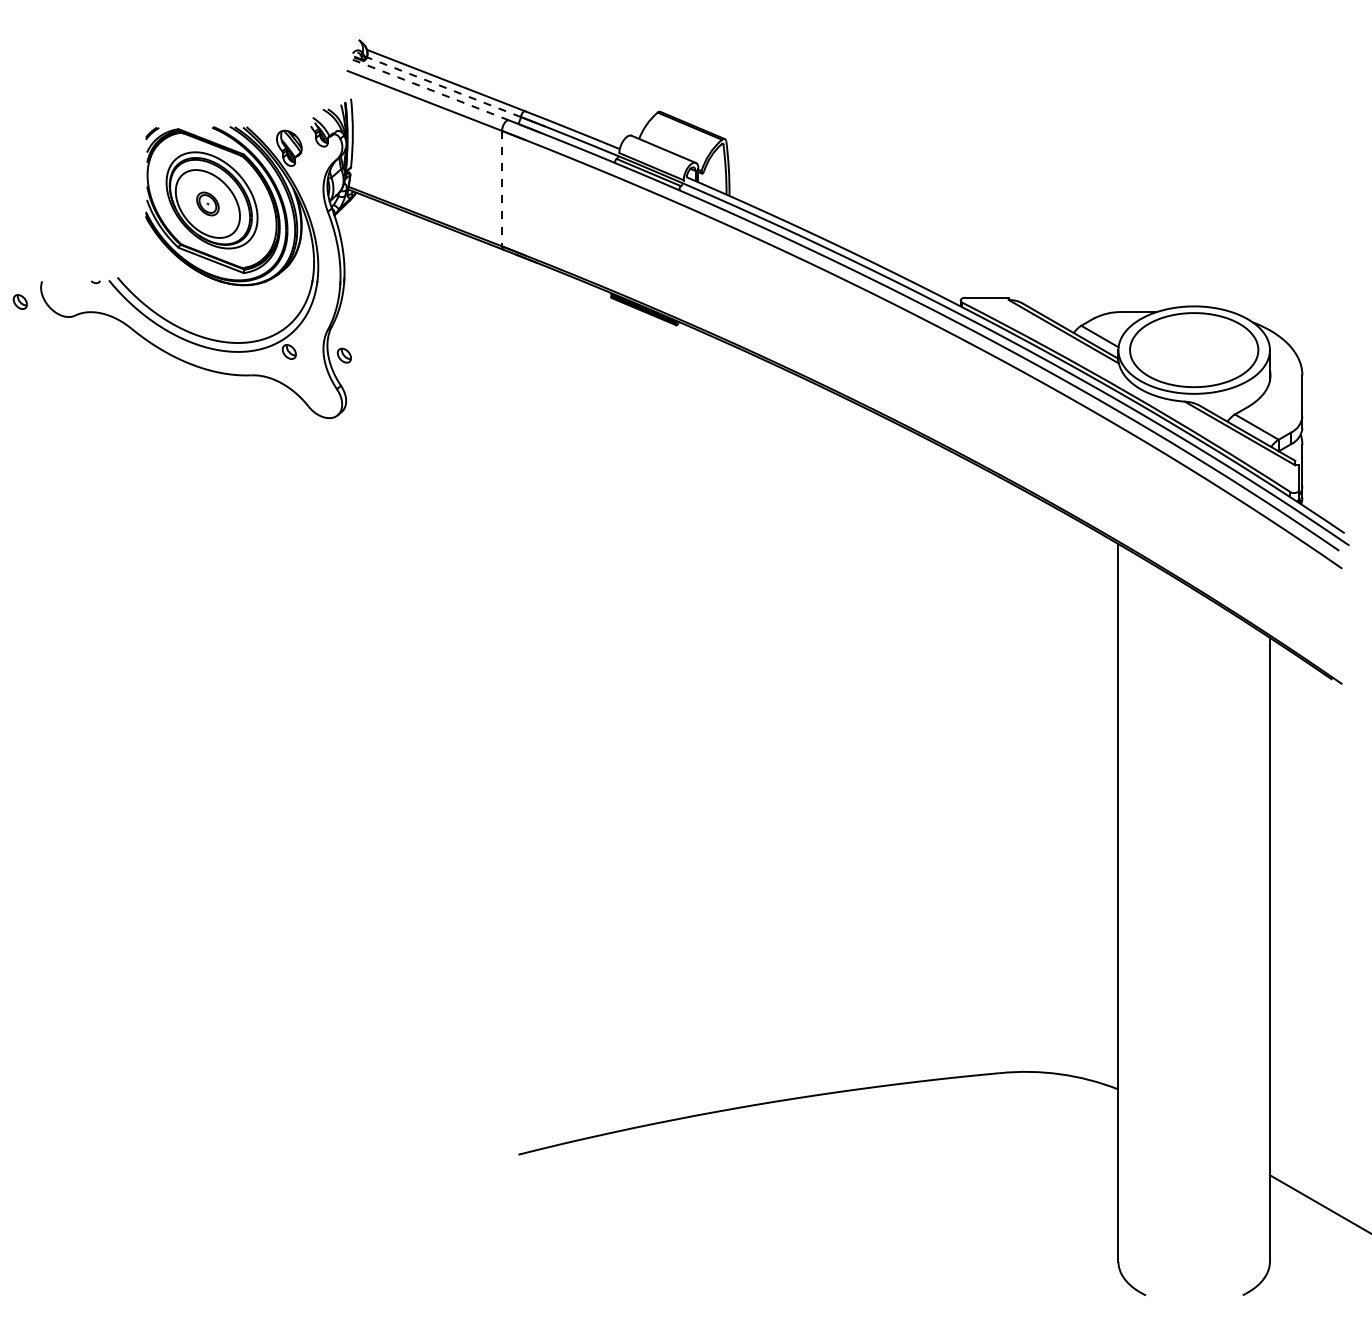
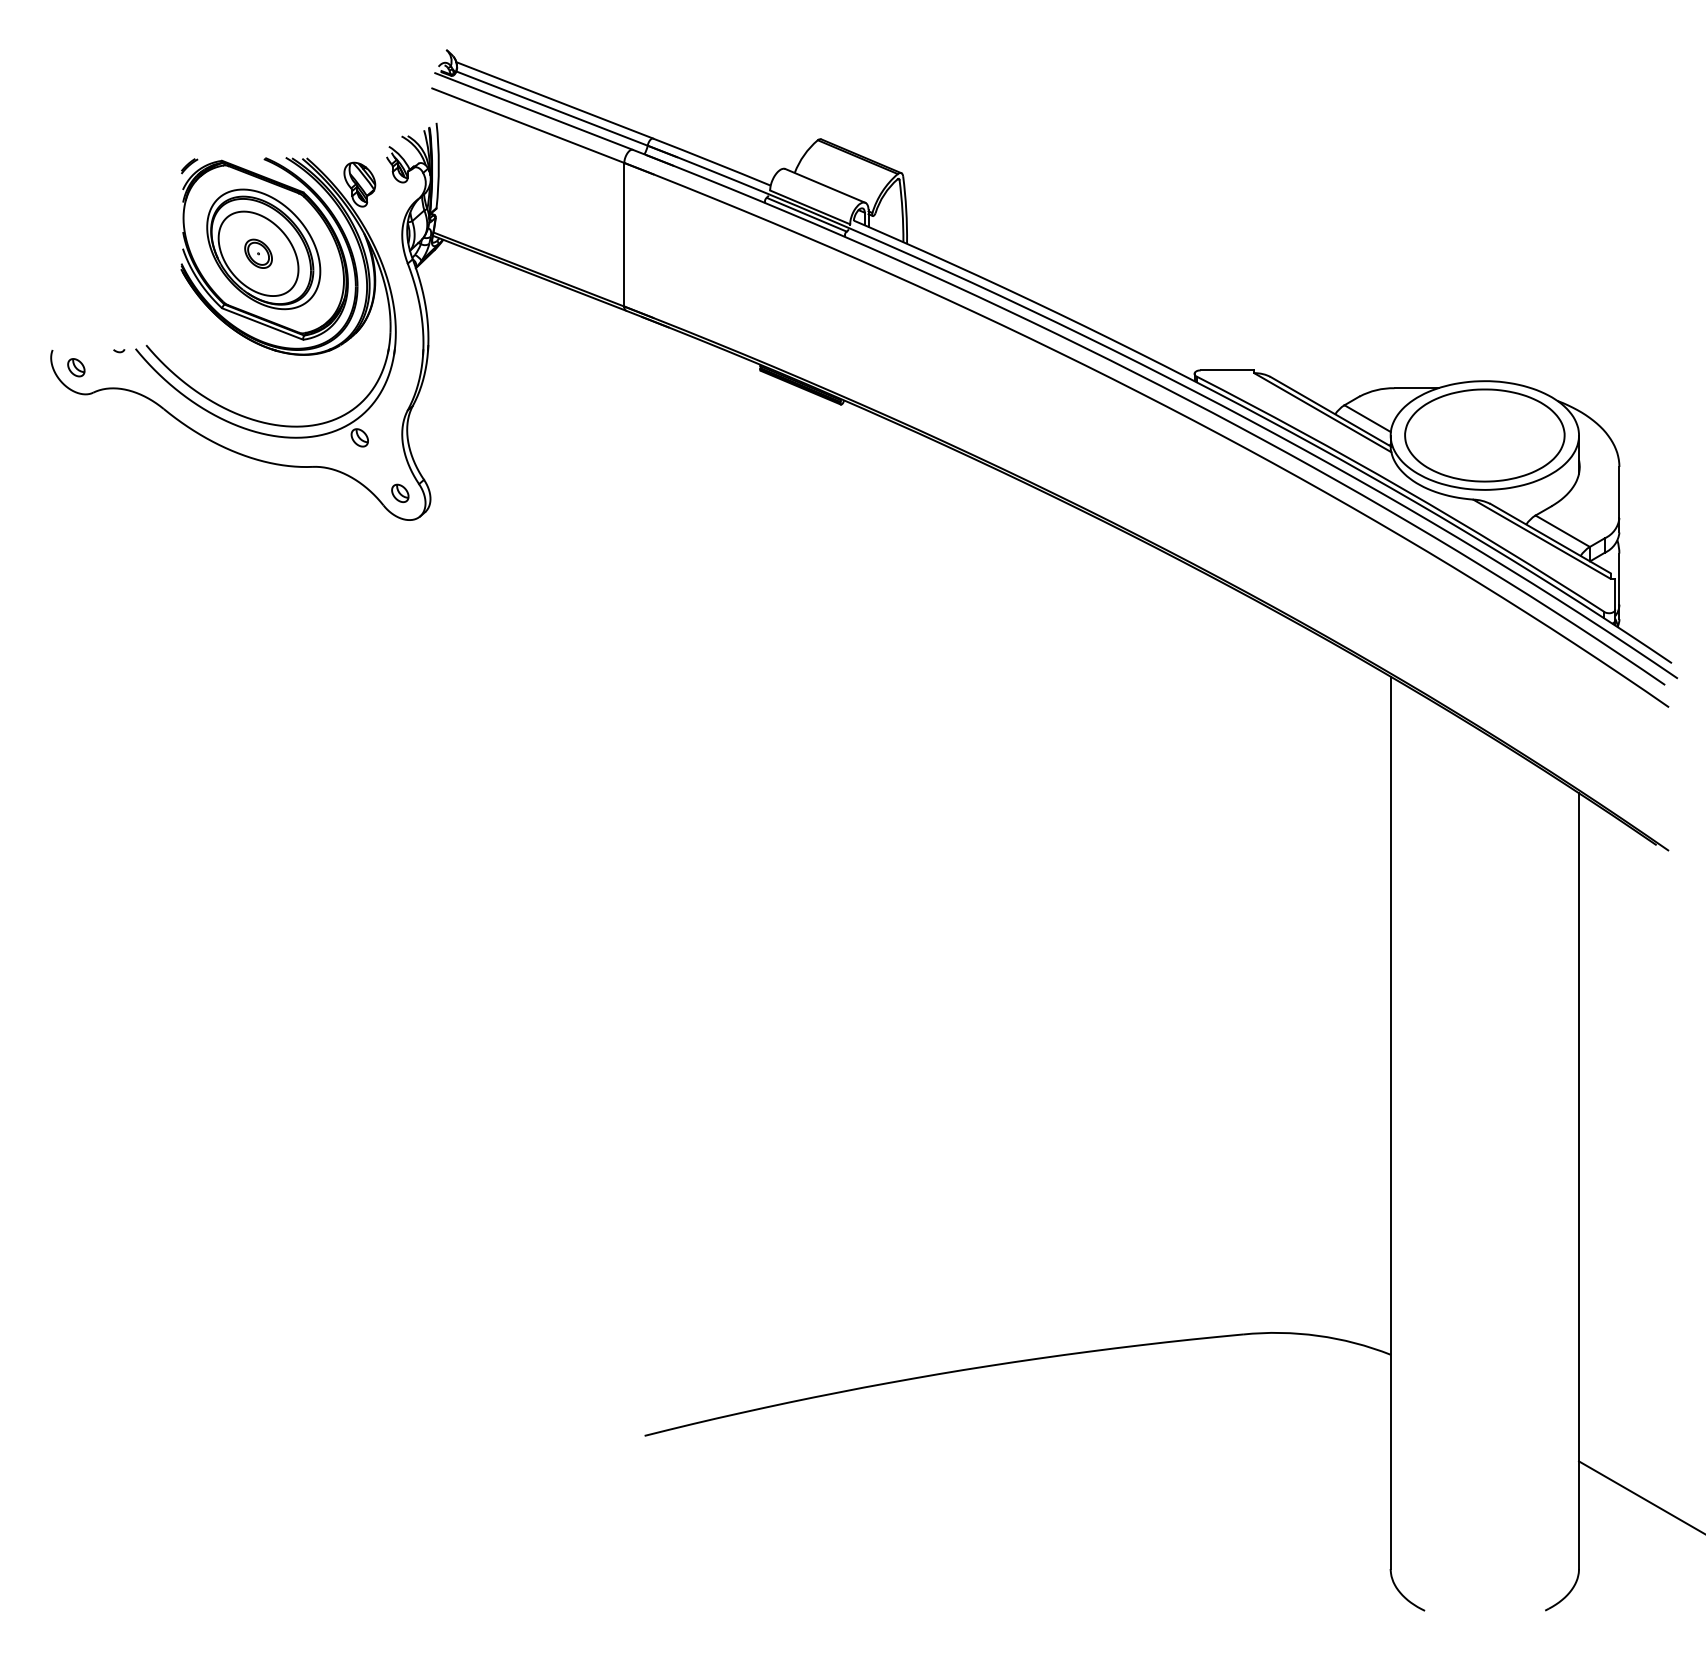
line: (444, 87) -> (552, 108), dashed -> solid
line: (429, 89) -> (534, 111), dashed -> solid
line: (502, 188) -> (624, 234), dashed -> solid
part: (20, 301) -> (76, 367), moved
part: (344, 355) -> (400, 493), moved

